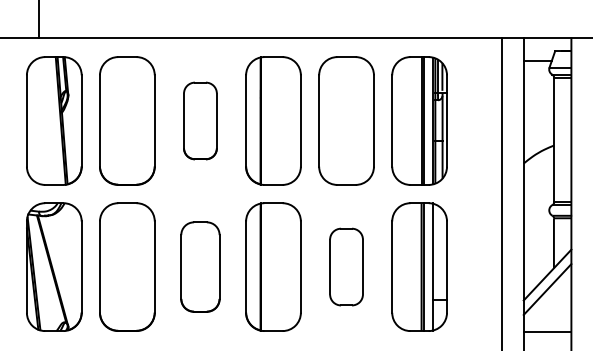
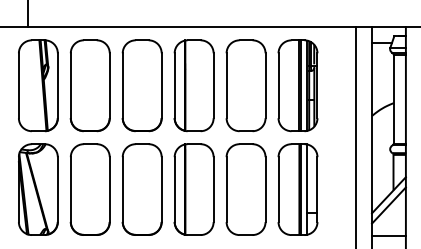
part: (200, 120) -> (142, 85), size x1.67
part: (200, 266) -> (142, 189), size x1.43
part: (346, 266) -> (246, 189), size x1.67

